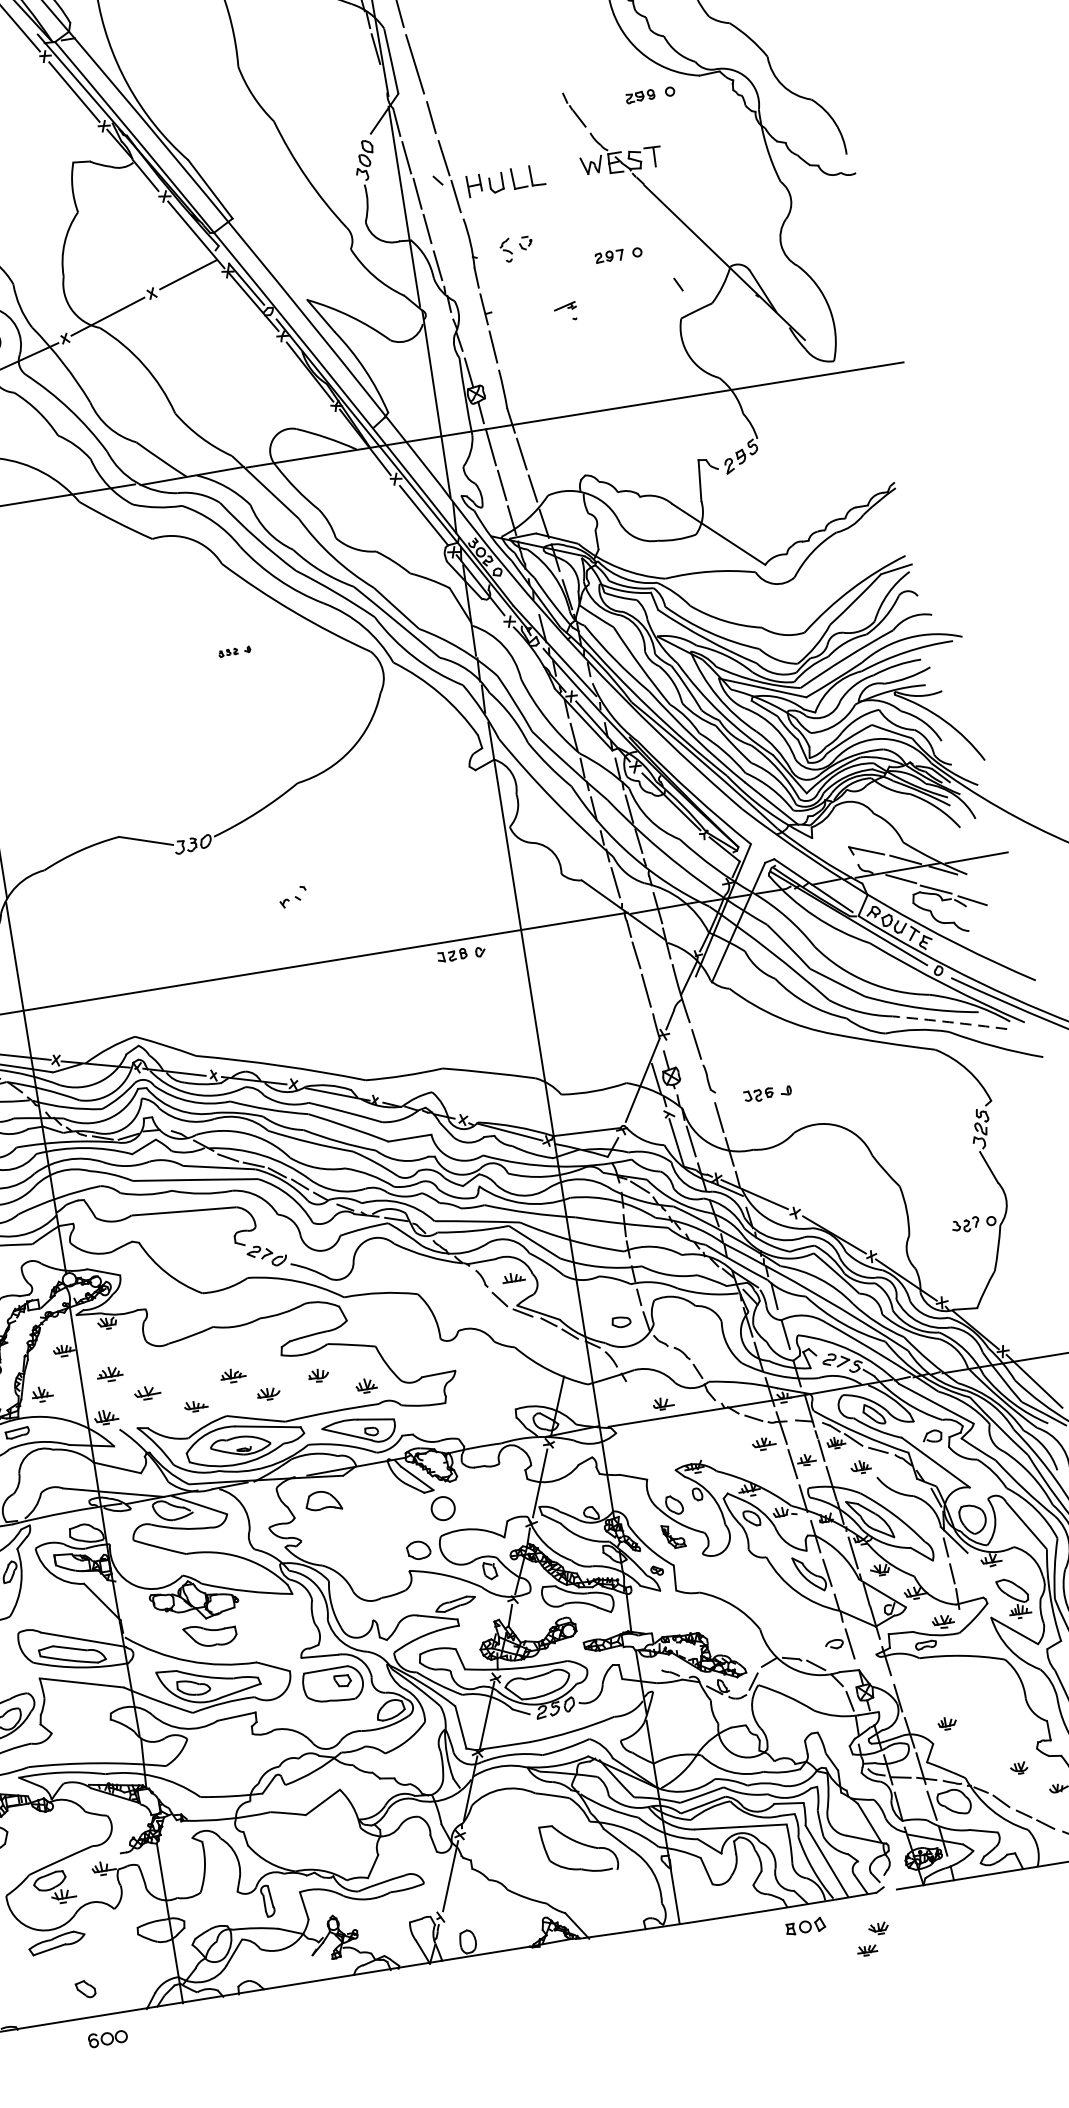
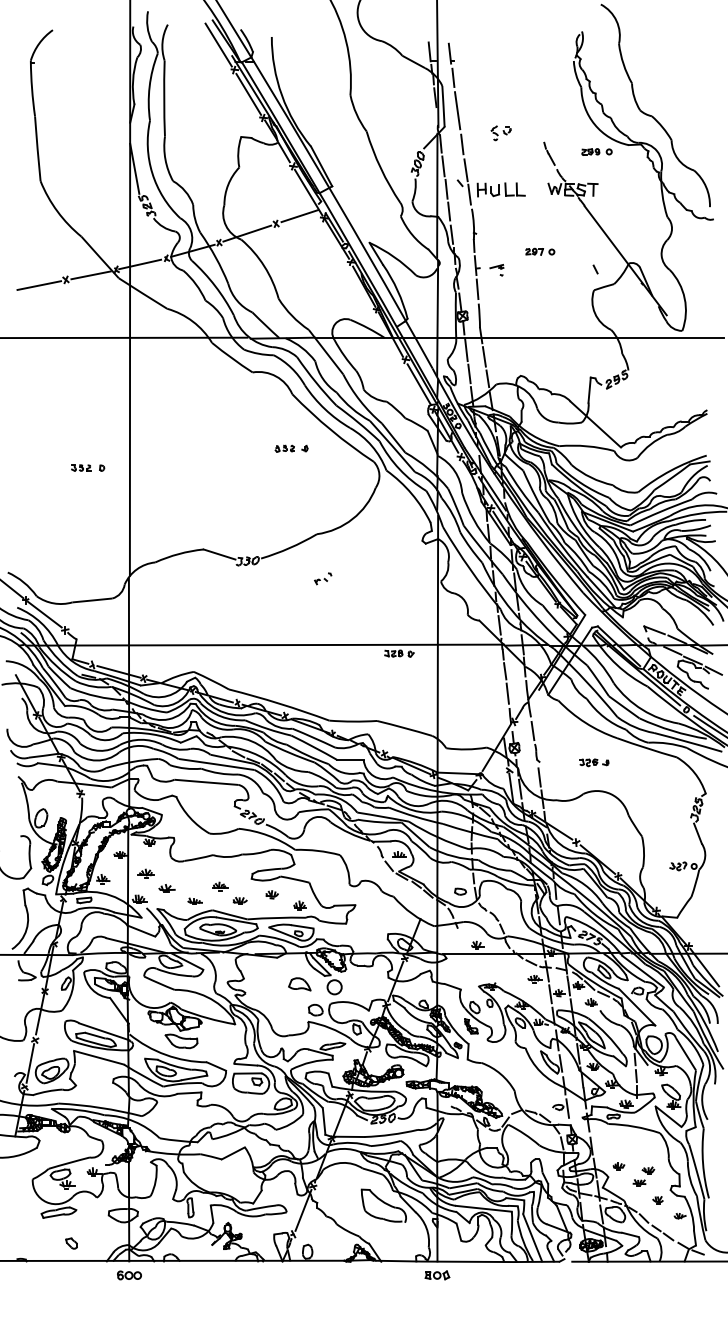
part: (515, 249) -> (500, 133), moved
part: (618, 254) -> (540, 251), moved
part: (565, 312) -> (496, 270), moved
part: (234, 651) -> (291, 448), size x1.67
part: (293, 896) -> (323, 578), moved
arc: (950, 1022) -> (688, 742), dashed -> solid
part: (768, 1093) -> (594, 762), moved
part: (322, 1501) -> (299, 984), moved
part: (805, 1926) -> (437, 1275), moved
part: (872, 1939) -> (643, 1176), moved
part: (108, 2038) -> (129, 1275), moved

